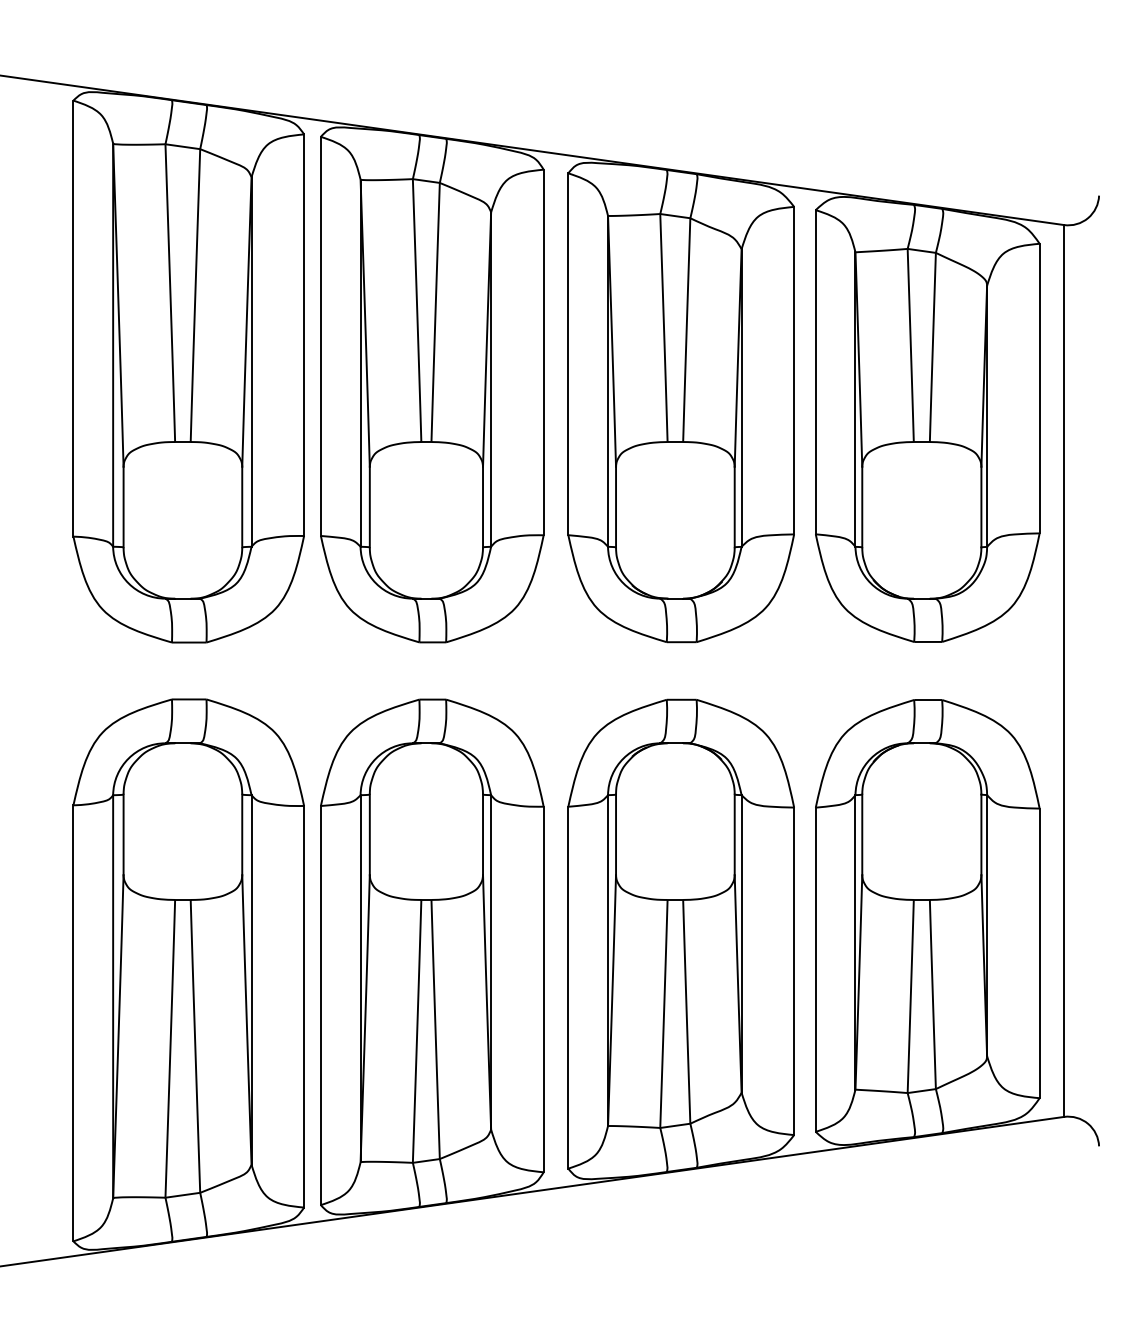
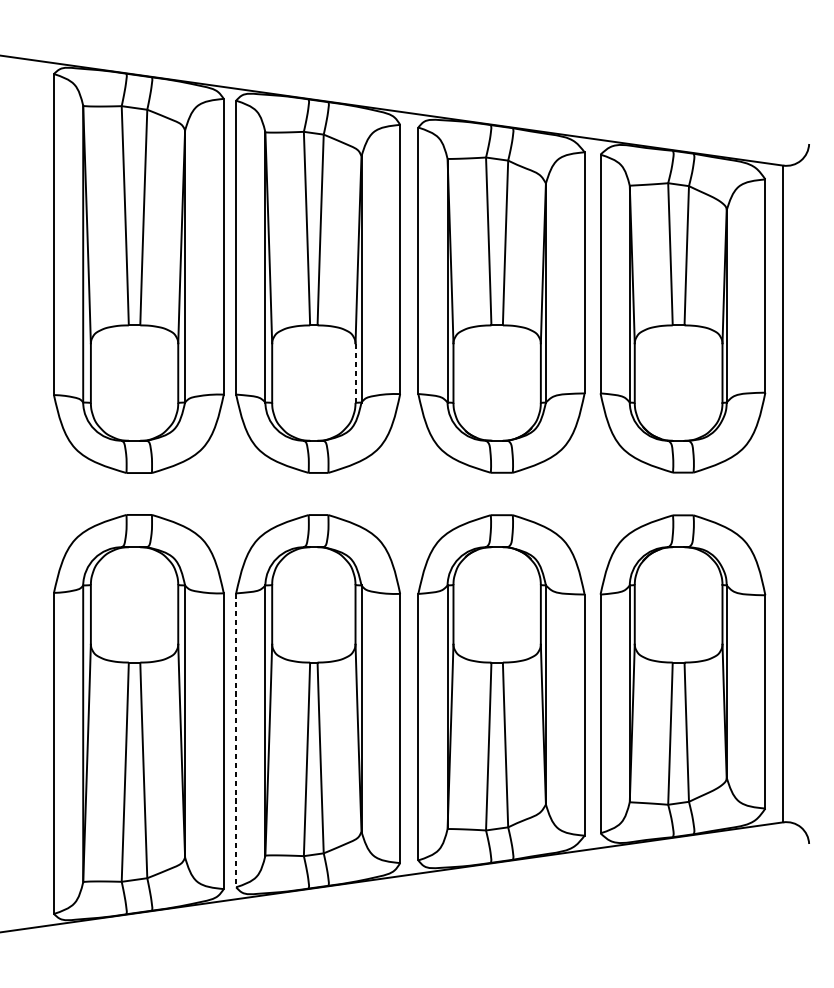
line: (483, 507) -> (355, 373), solid -> dashed
line: (320, 1005) -> (235, 740), solid -> dashed

